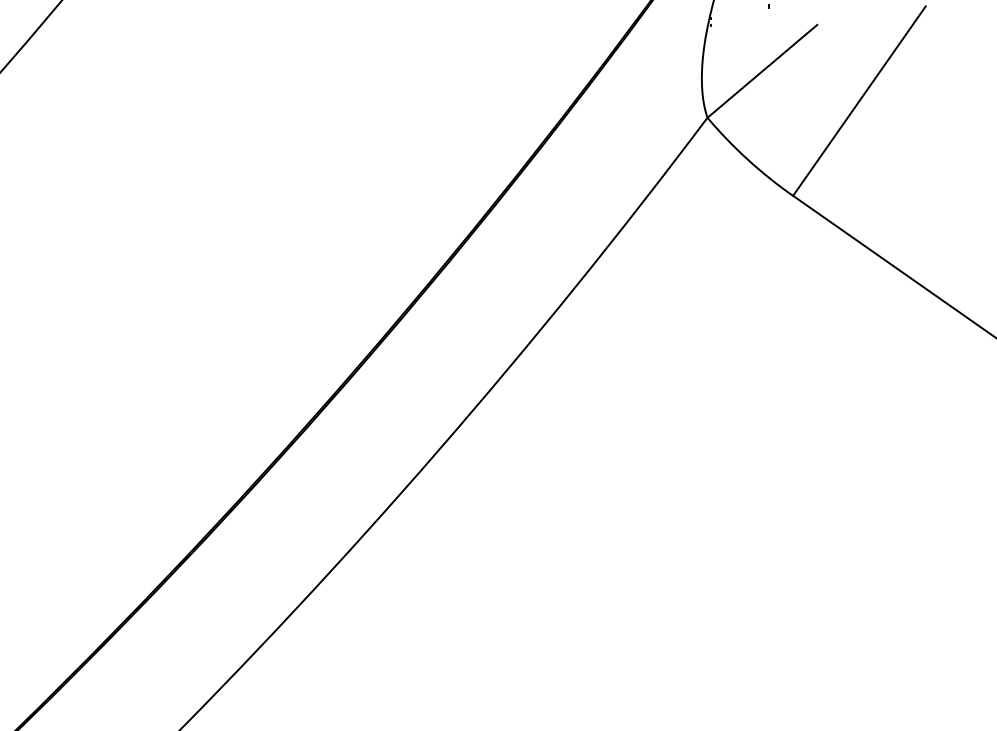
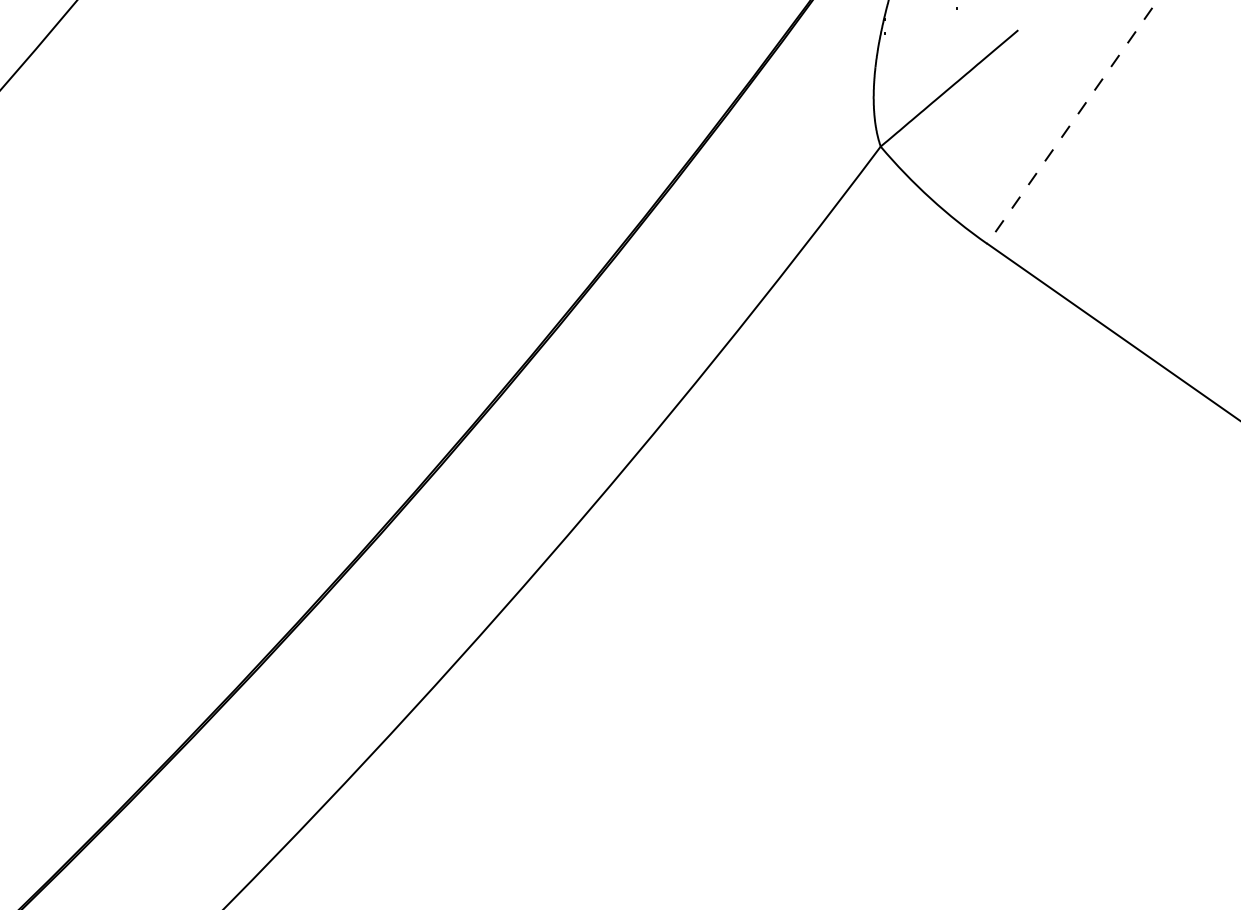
line: (859, 101) -> (1069, 126), solid -> dashed

